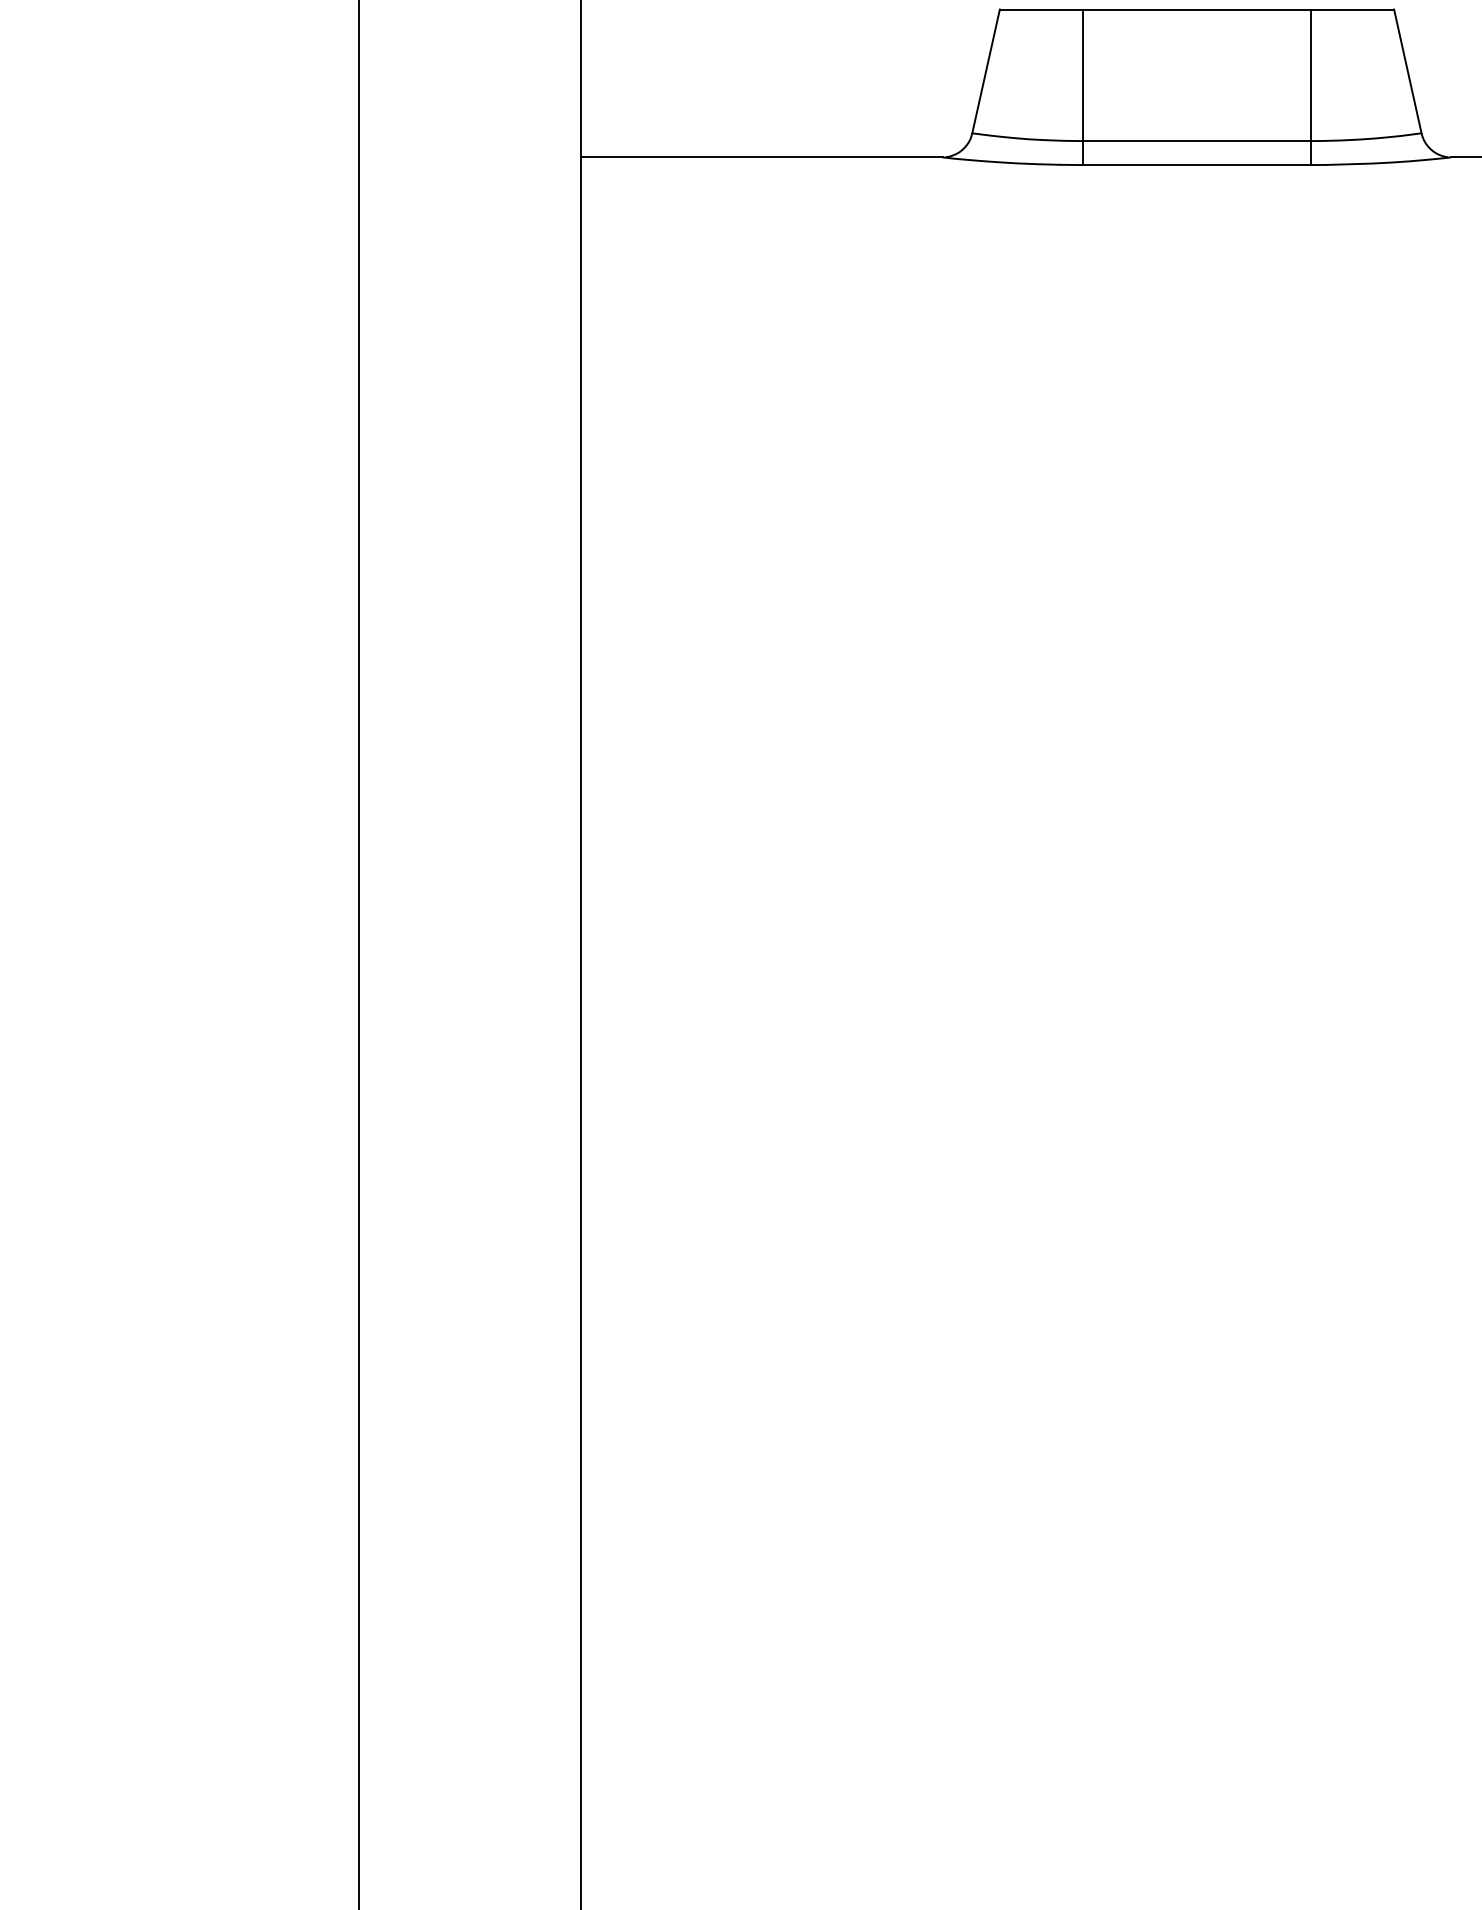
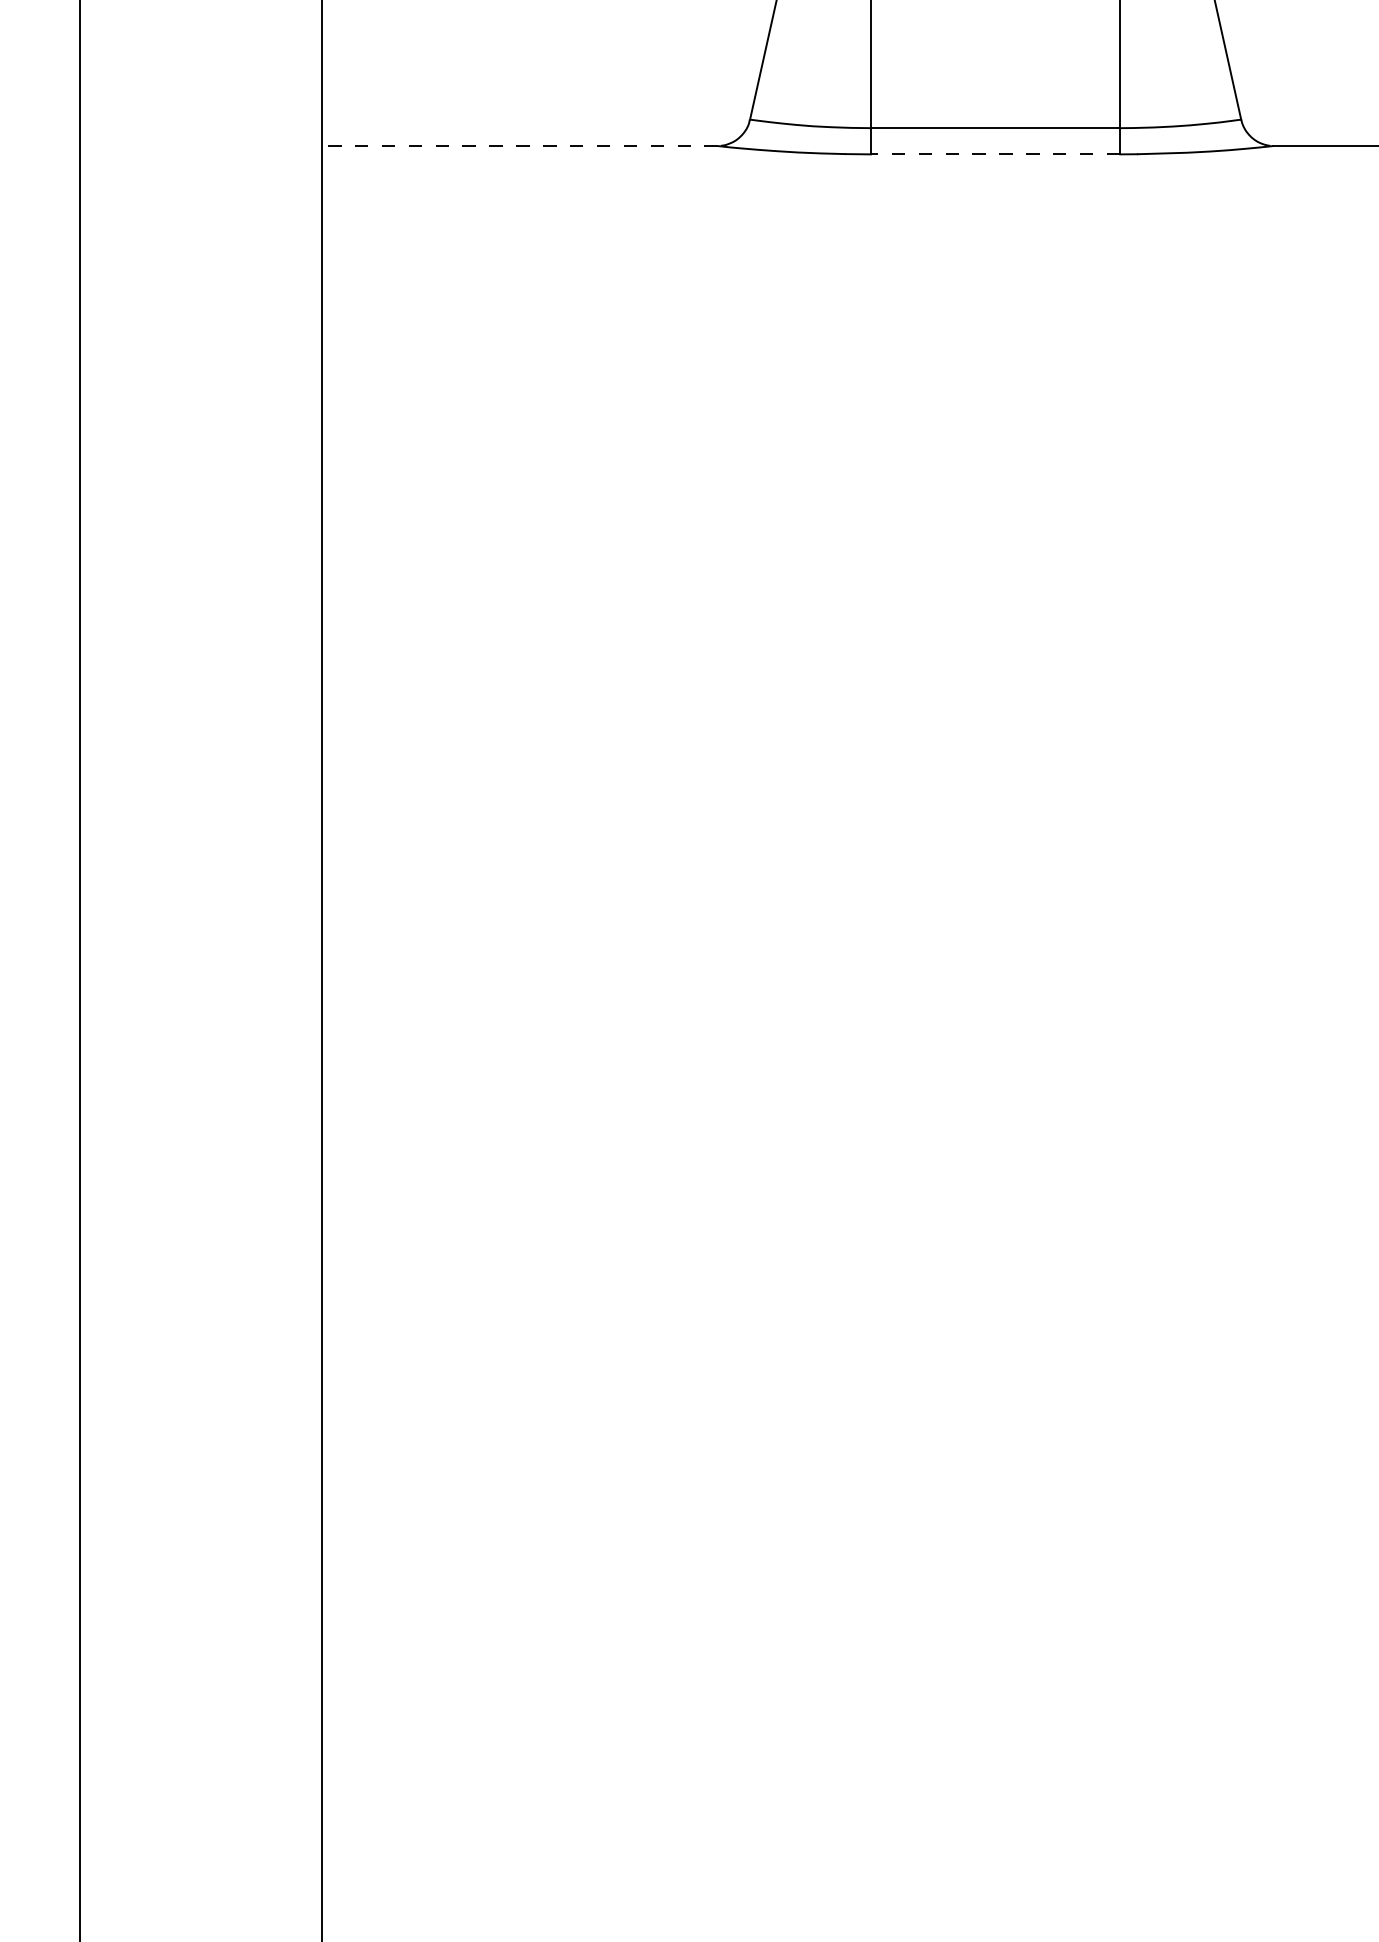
line: (761, 157) -> (519, 146), solid -> dashed
line: (1196, 165) -> (995, 154), solid -> dashed

